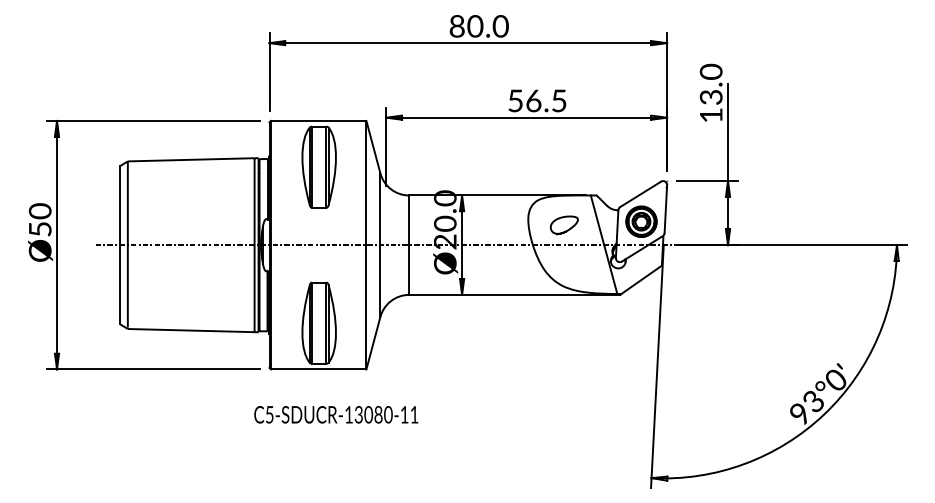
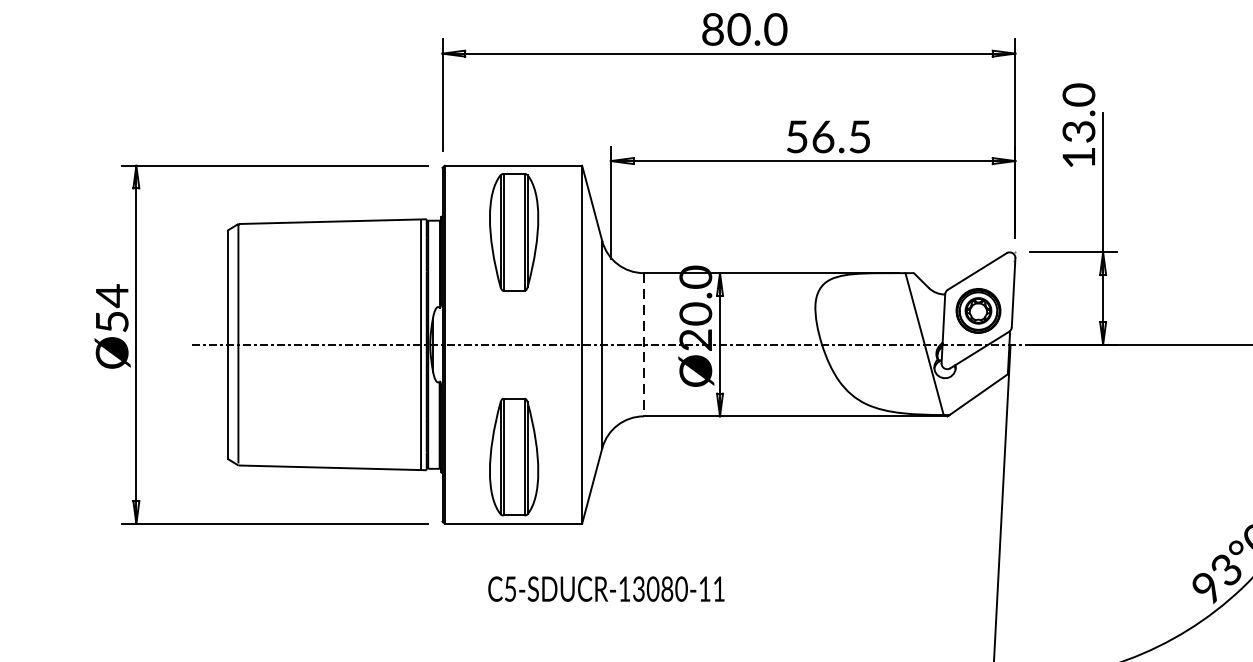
text: (39, 211) -> (111, 296), Ø50 -> Ø54
curve: (565, 230) -> (868, 323), removed
line: (409, 245) -> (644, 345), solid -> dashed
text: (336, 414) -> (606, 588), moved

